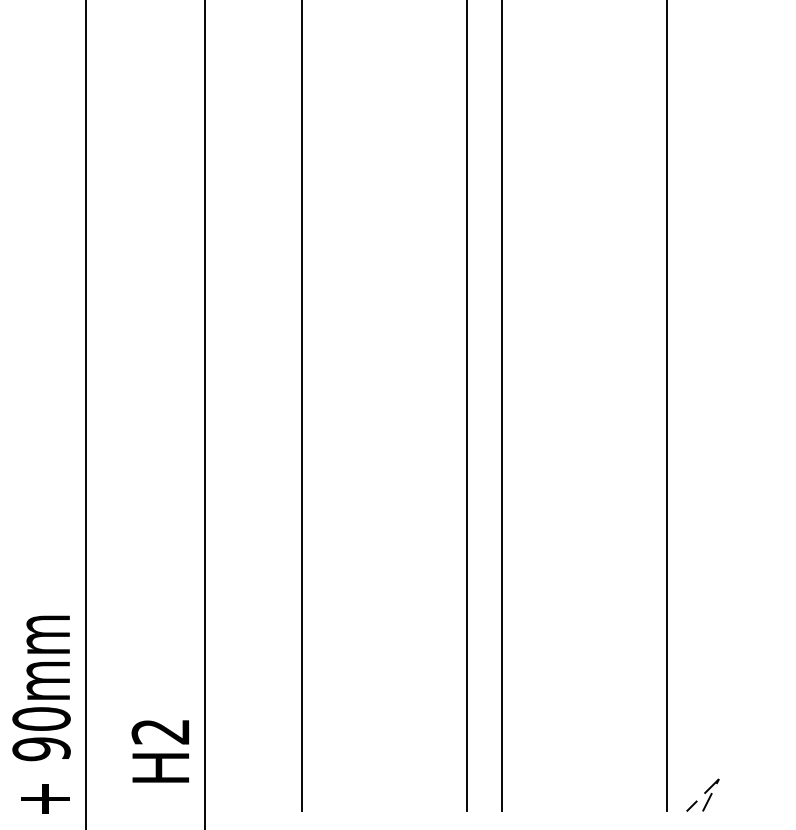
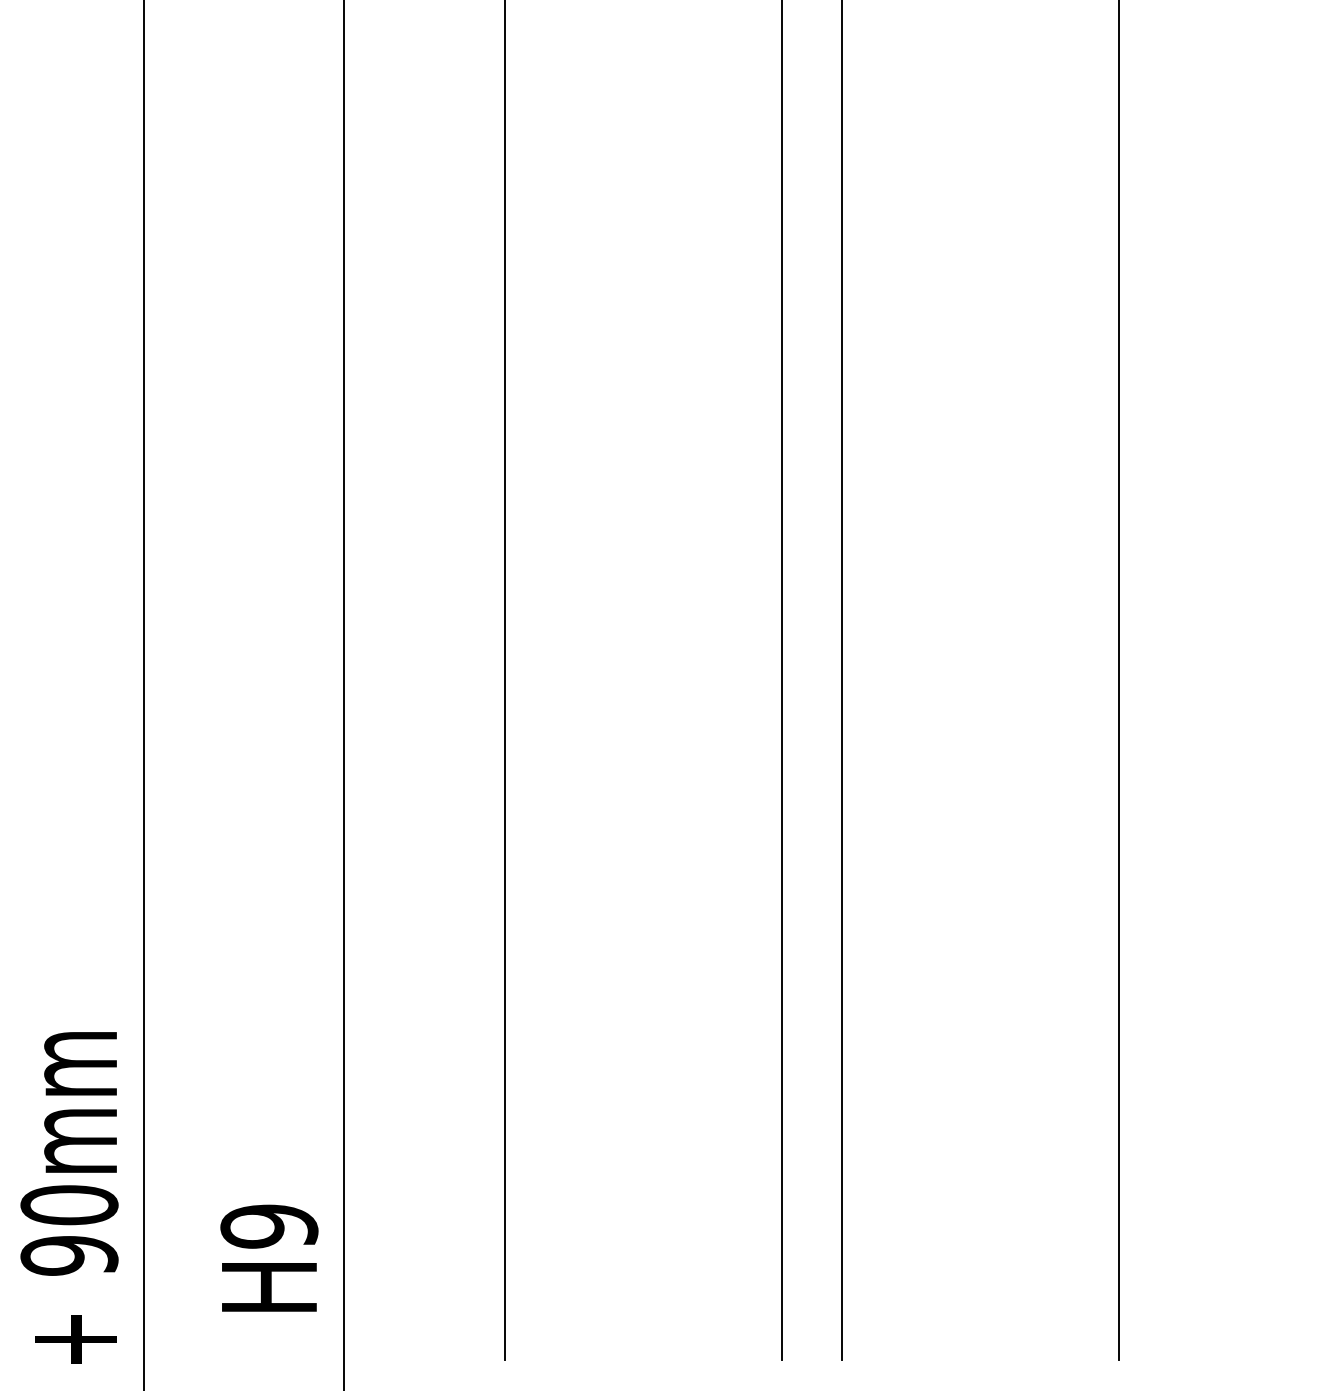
text: (160, 731) -> (268, 1226), H2 -> H9
part: (702, 794) -> (1177, 1331), removed

